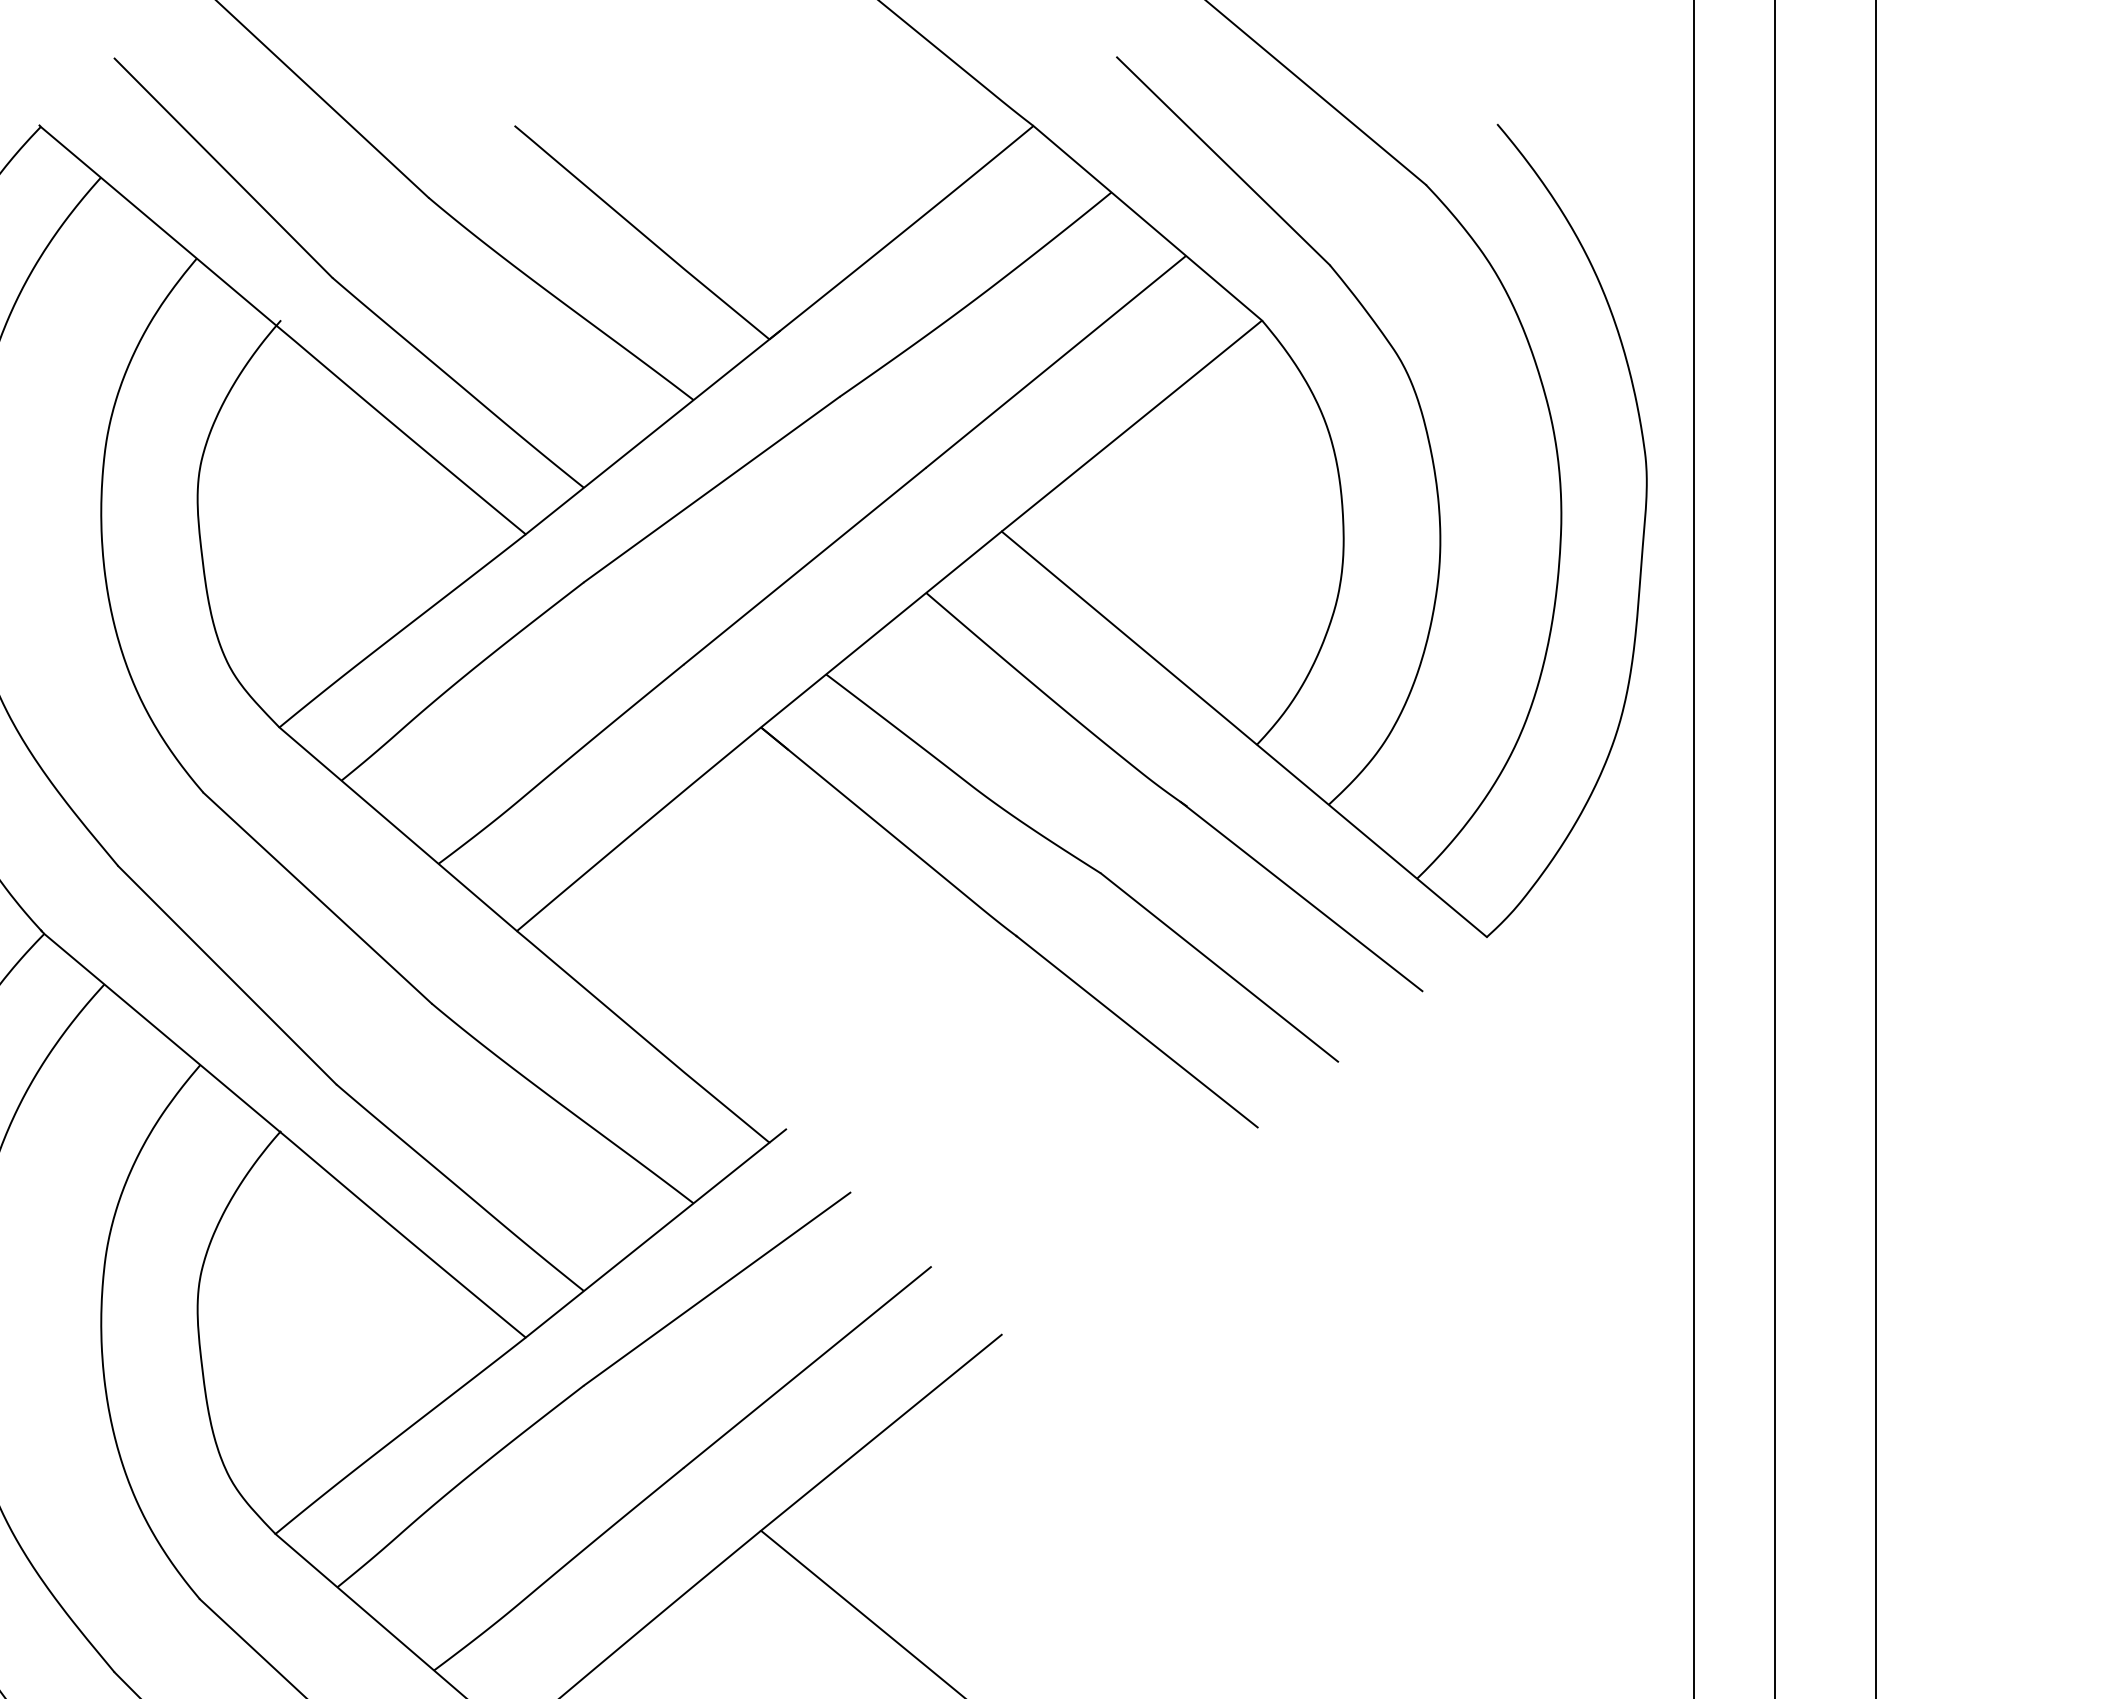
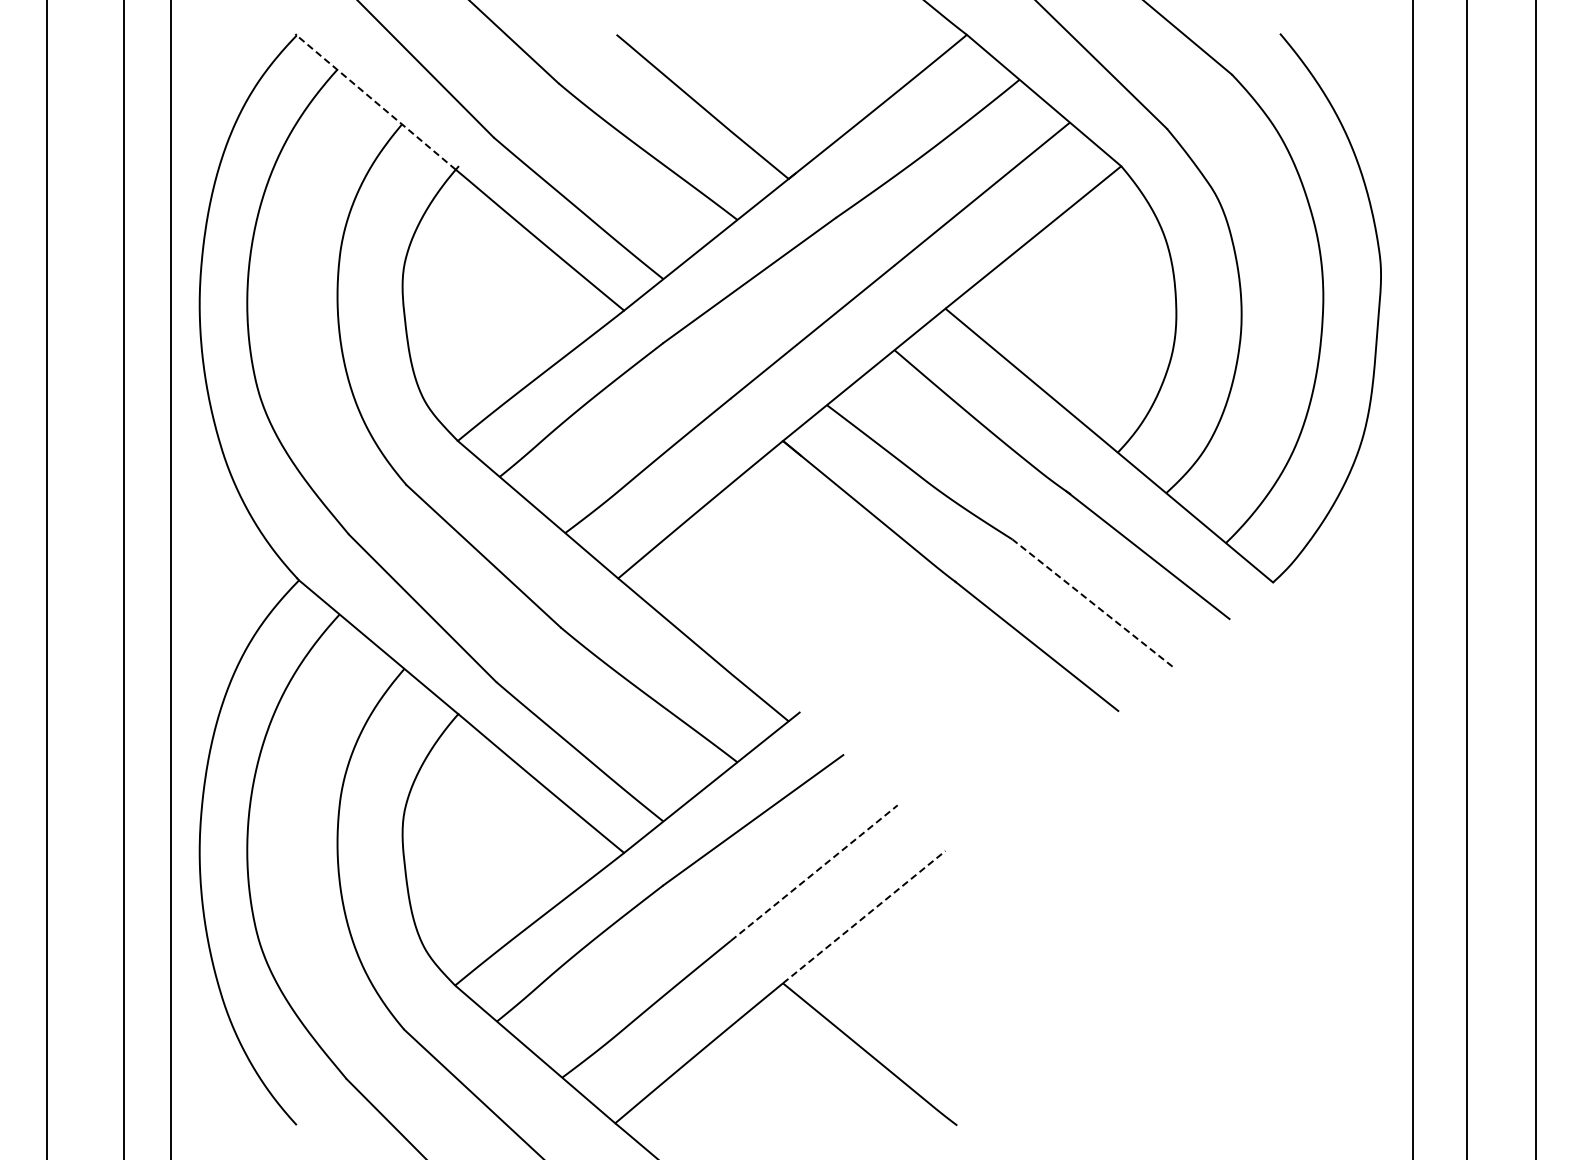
line: (157, 226) -> (375, 102), solid -> dashed
line: (1219, 966) -> (1092, 602), solid -> dashed
line: (807, 1366) -> (814, 872), solid -> dashed
line: (881, 1433) -> (864, 917), solid -> dashed

